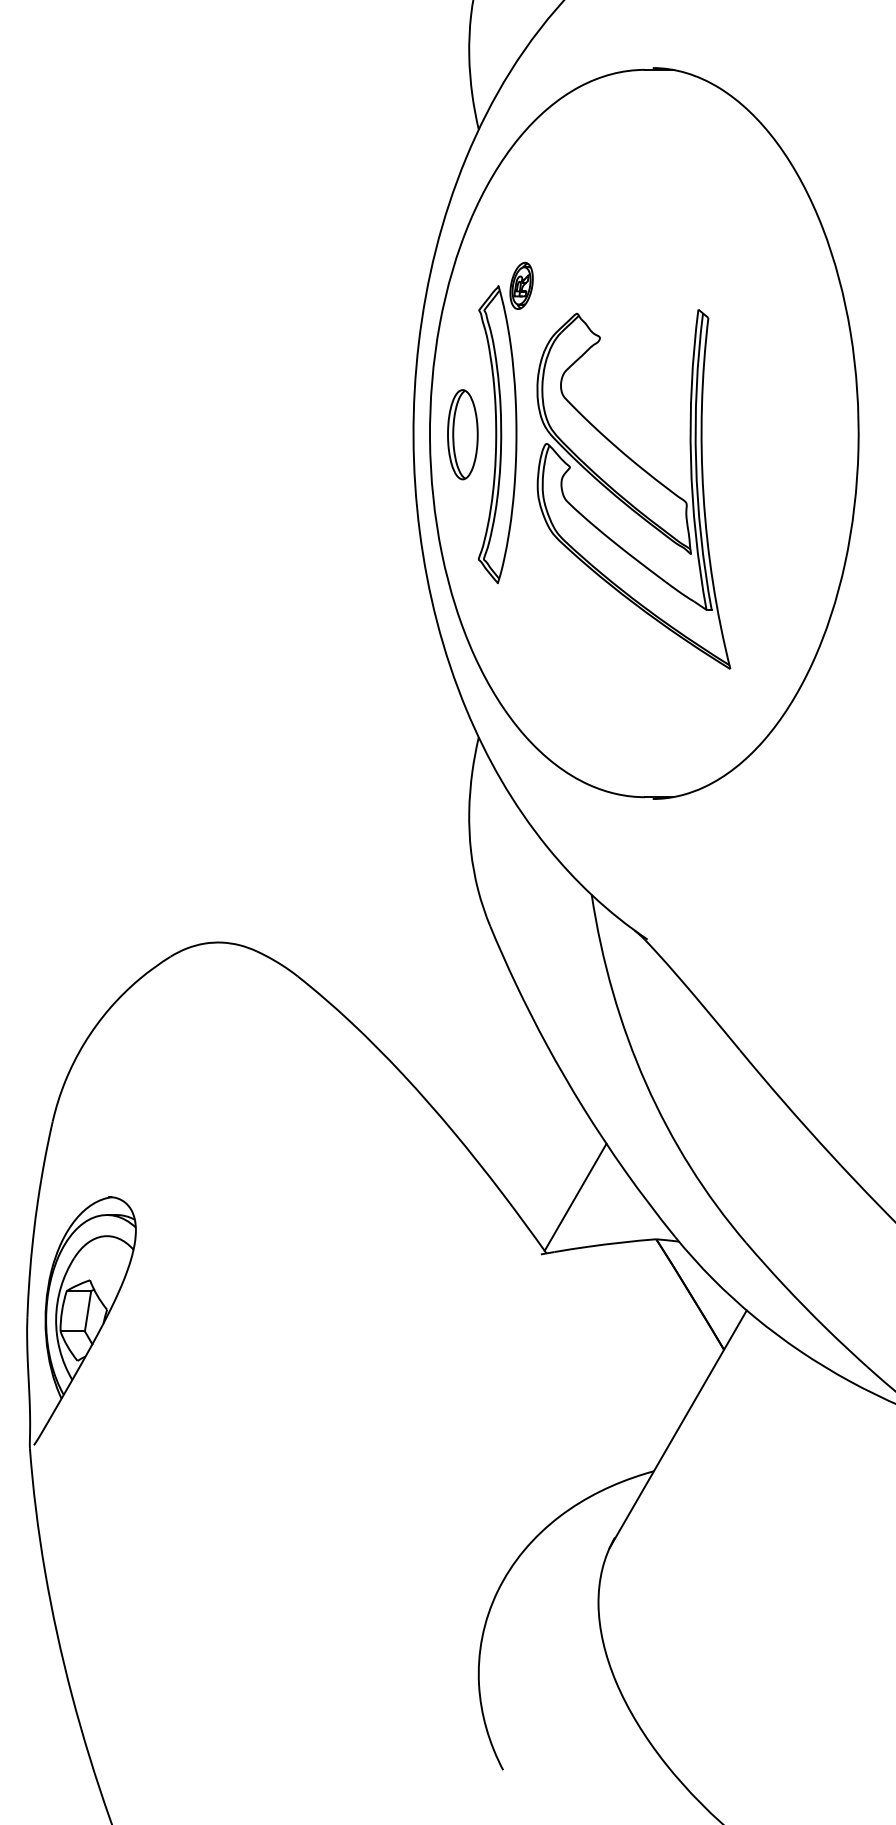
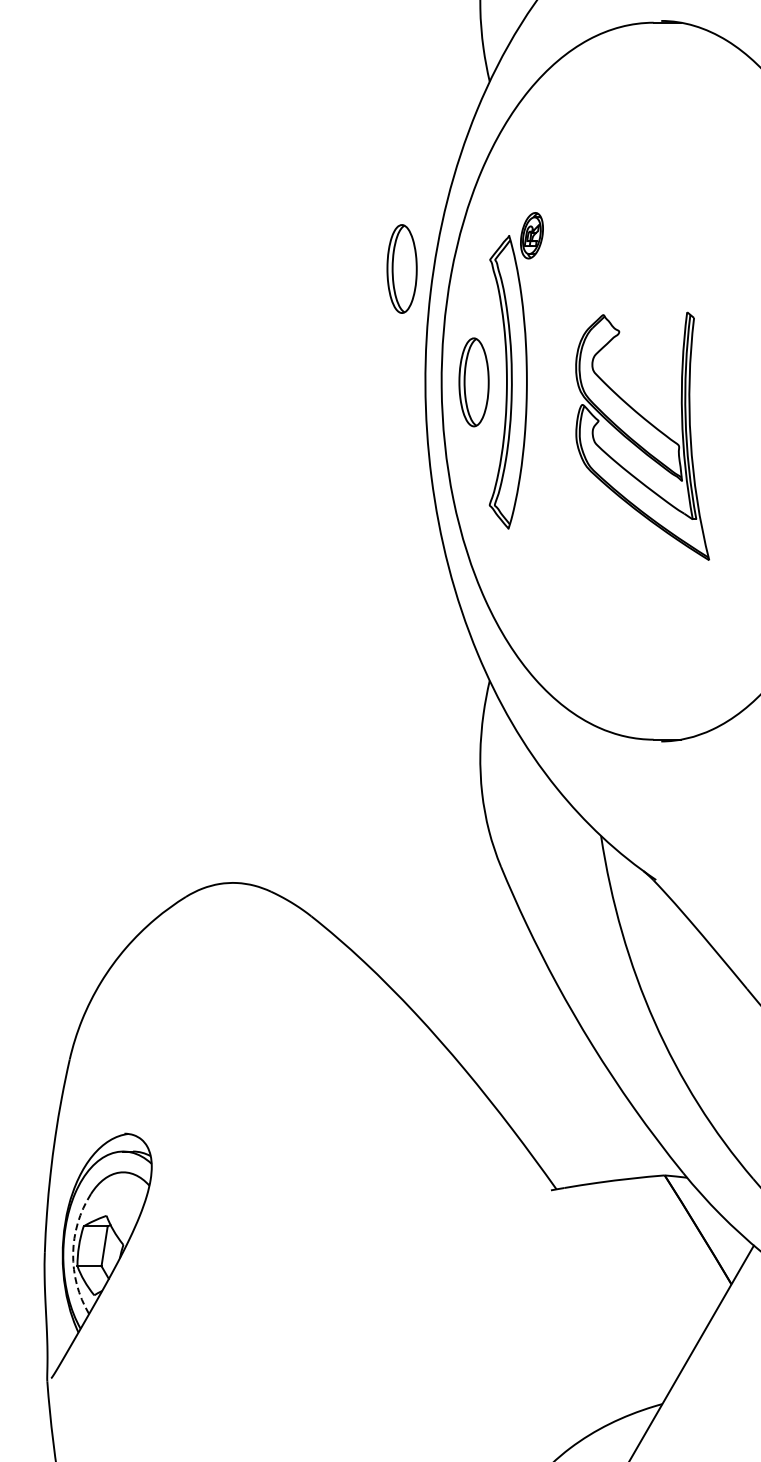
part: (389, 319) -> (401, 268), added
part: (633, 489) -> (642, 436), size x0.7
line: (575, 1196) -> (585, 1133), removed
arc: (56, 1318) -> (73, 1253), solid -> dashed

